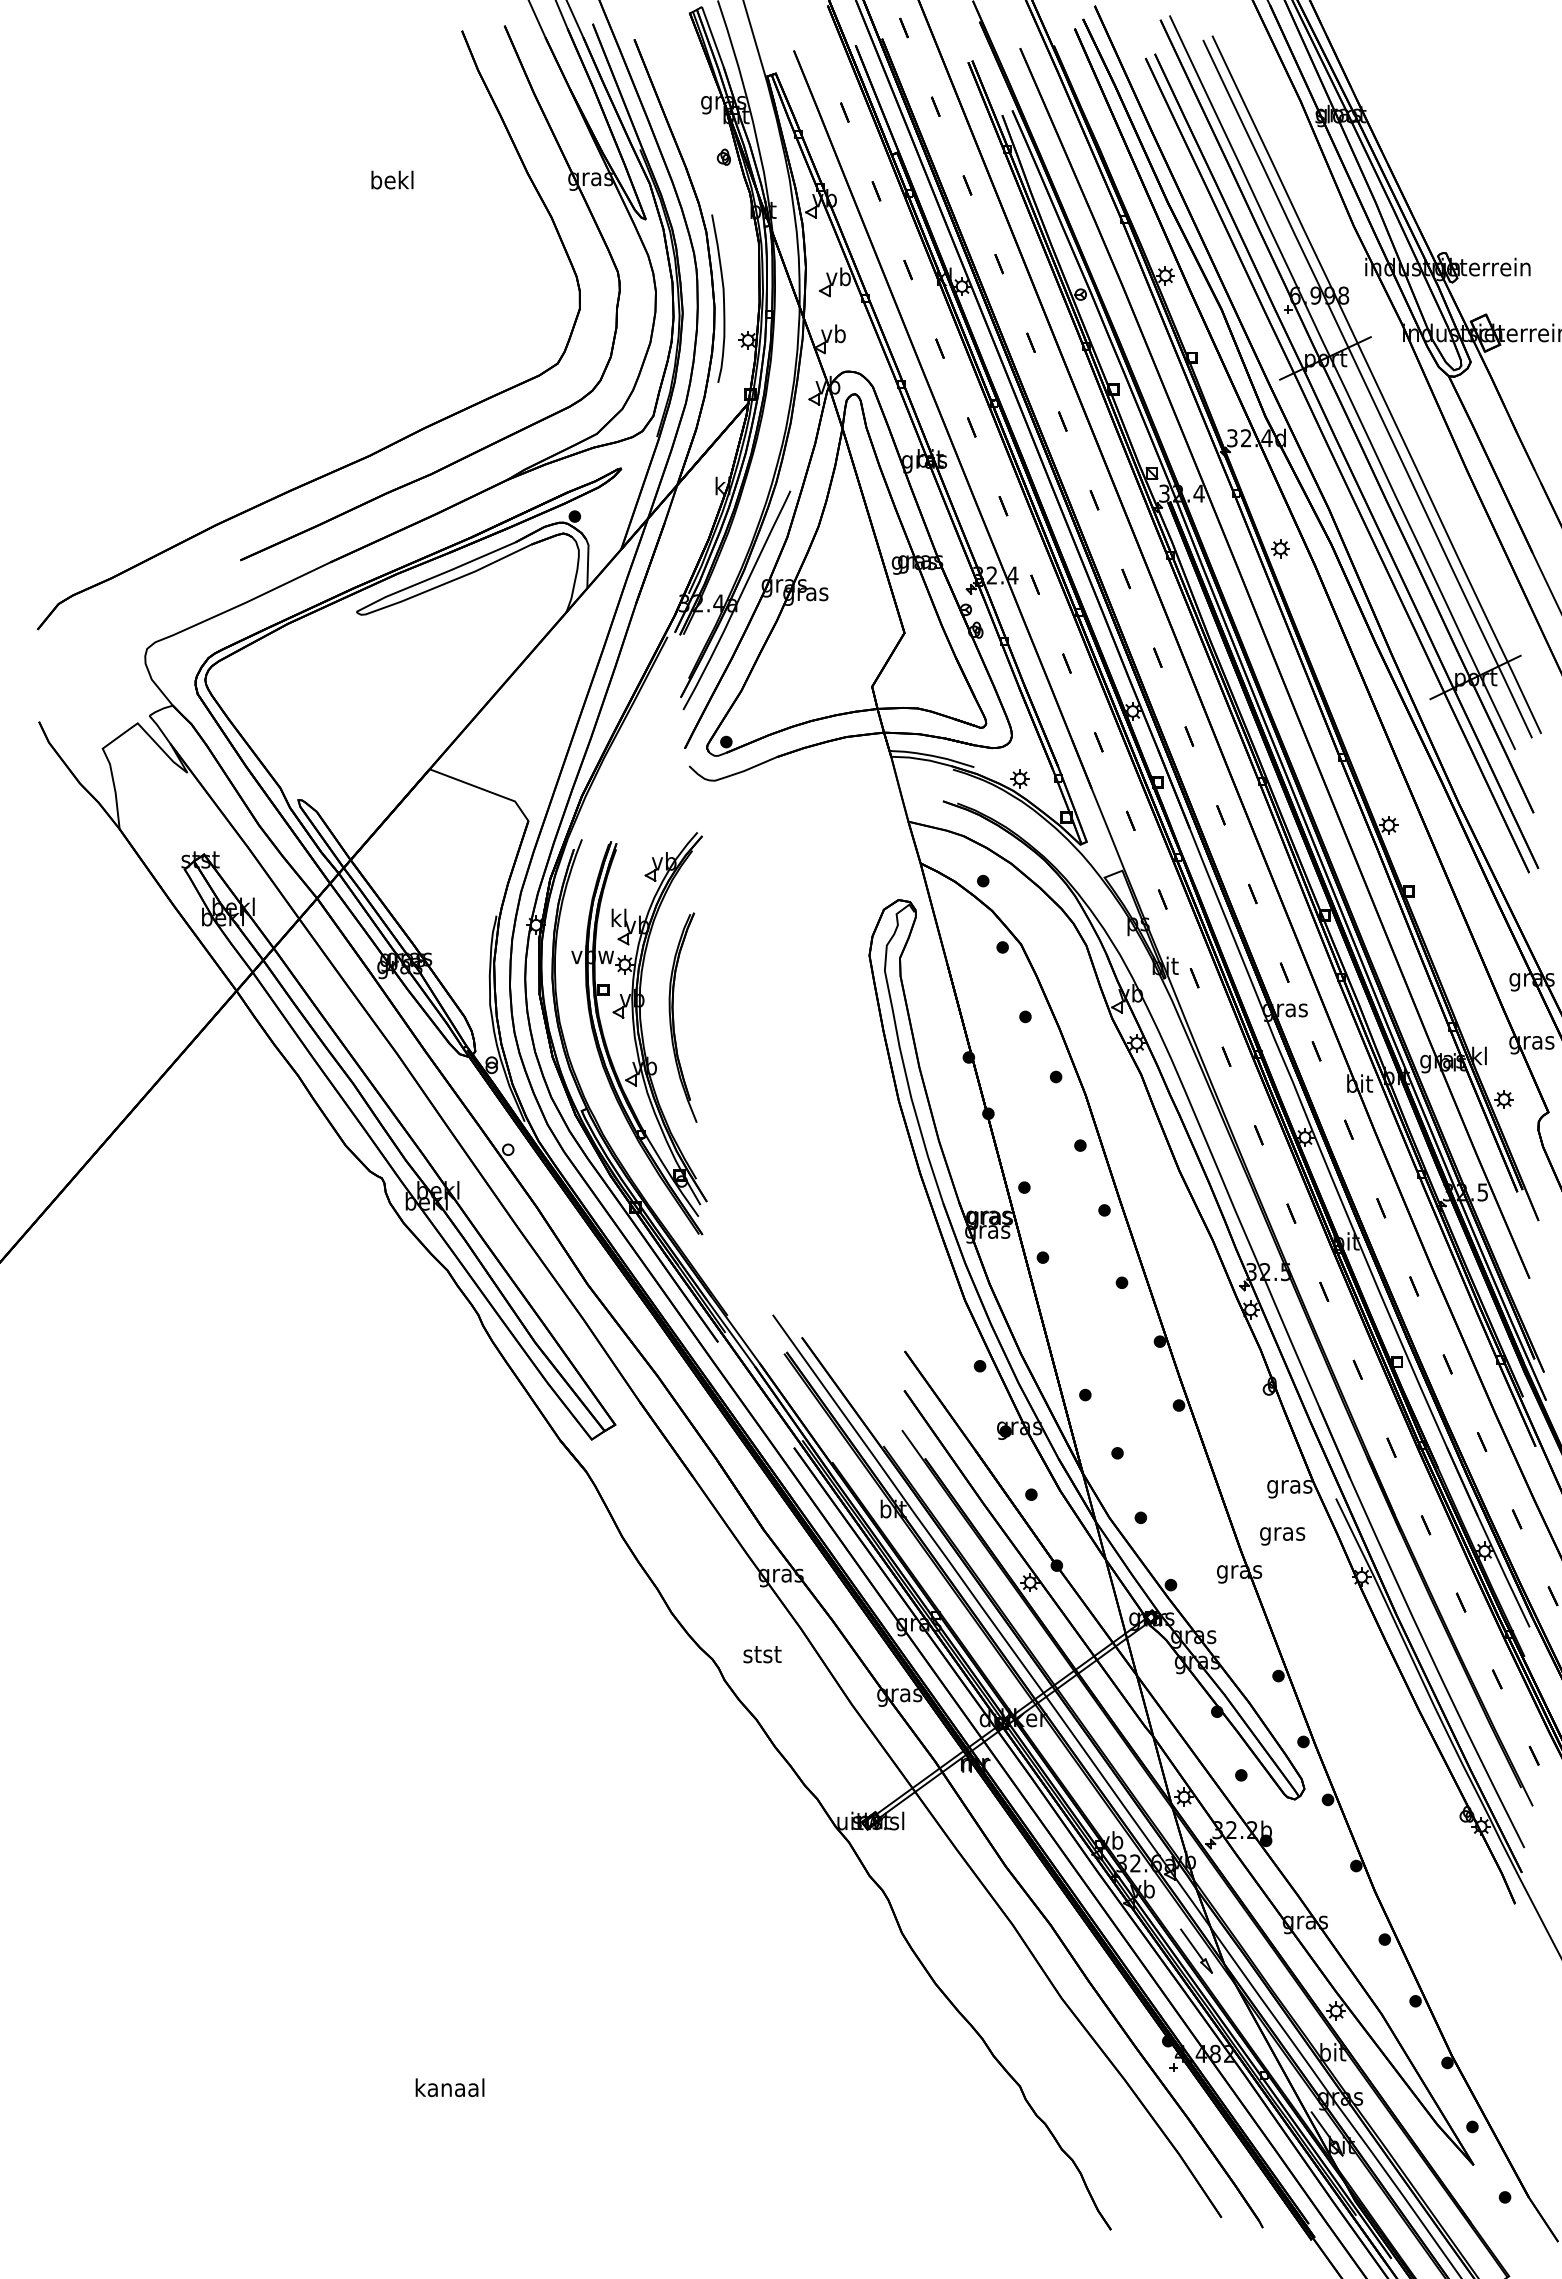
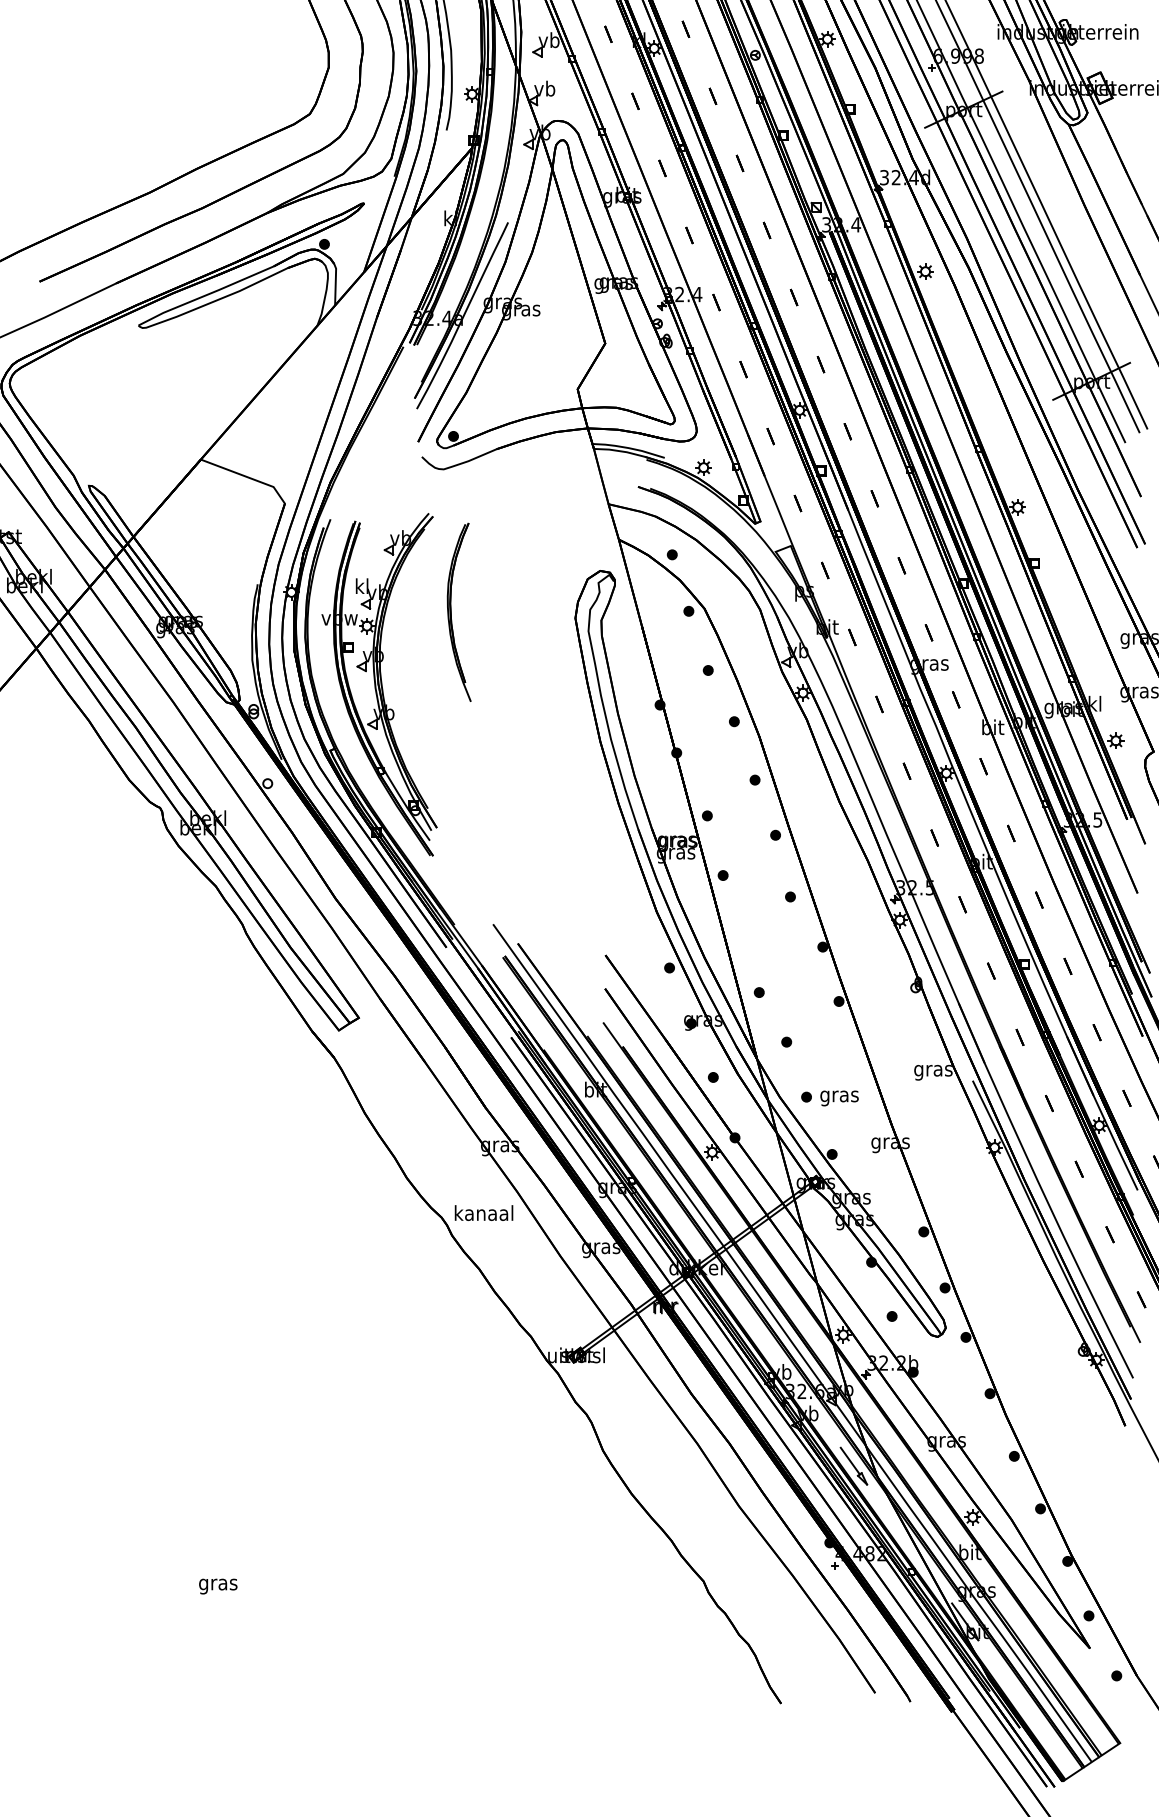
part: (674, 1019) -> (451, 613), moved
text: (1282, 1536) -> (839, 1098), moved
text: (761, 1653) -> (483, 1212), stst -> kanaal
text: (449, 2089) -> (217, 1584), kanaal -> gras

